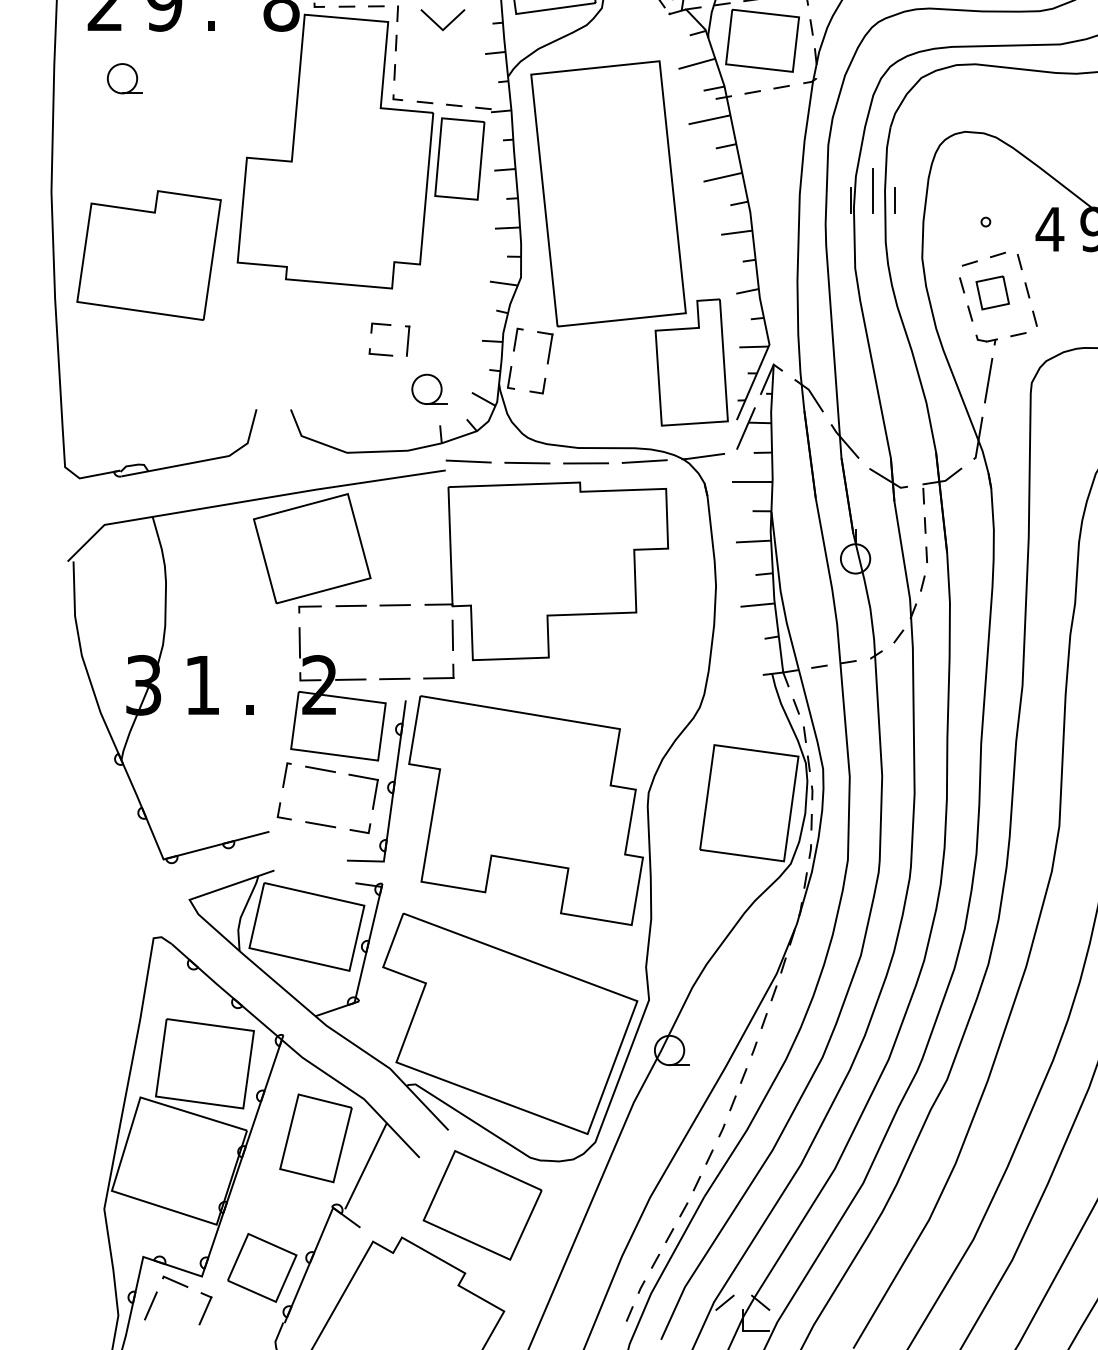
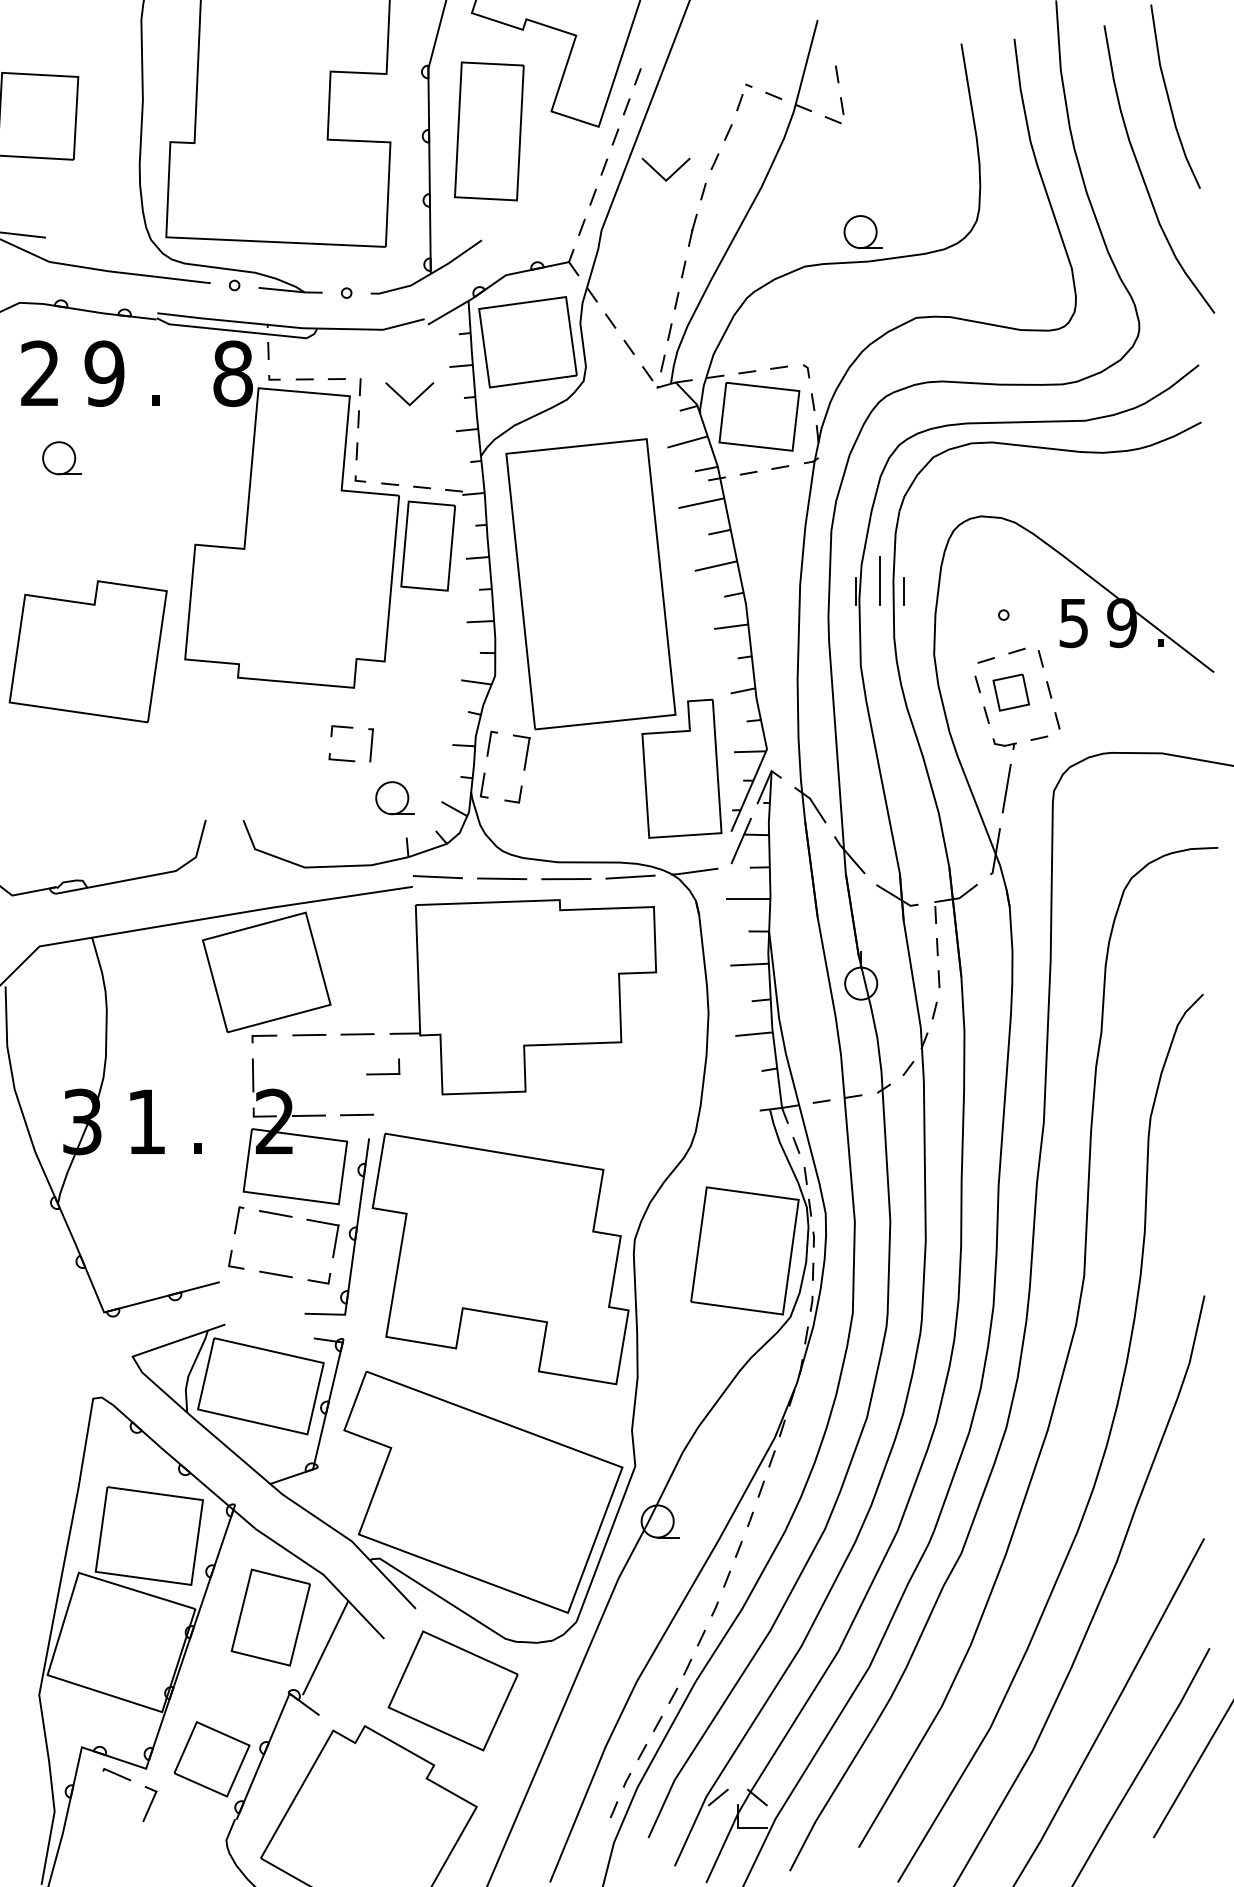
text: (1049, 229) -> (1073, 623), 4 -> 5
line: (452, 635) -> (420, 1067), removed
part: (439, 677) -> (383, 1073), moved
line: (150, 1305) -> (89, 1800), removed

